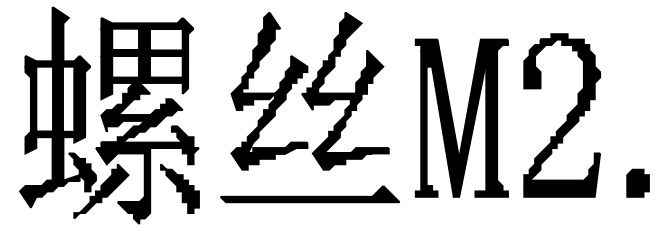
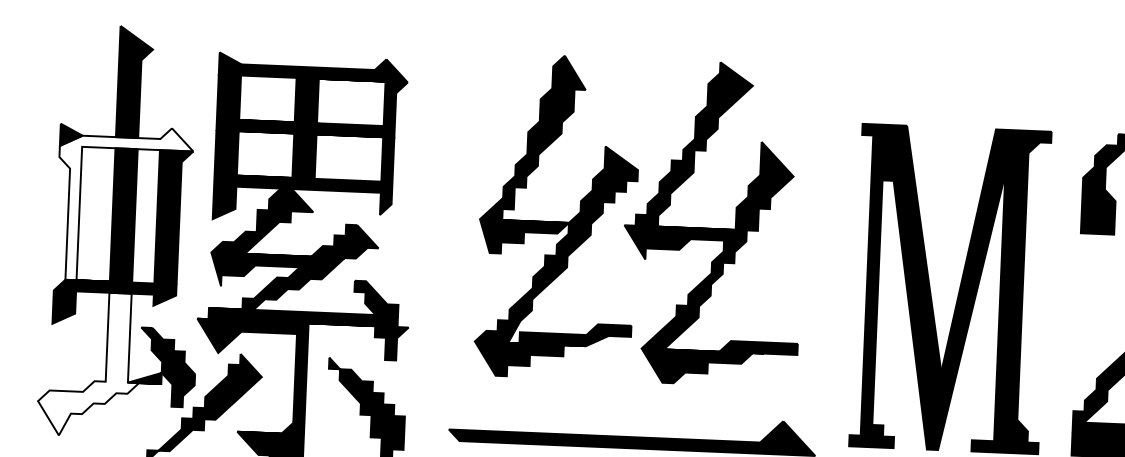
fill: (57, 93) -> (123, 203), removed
fill: (49, 172) -> (100, 364), removed

